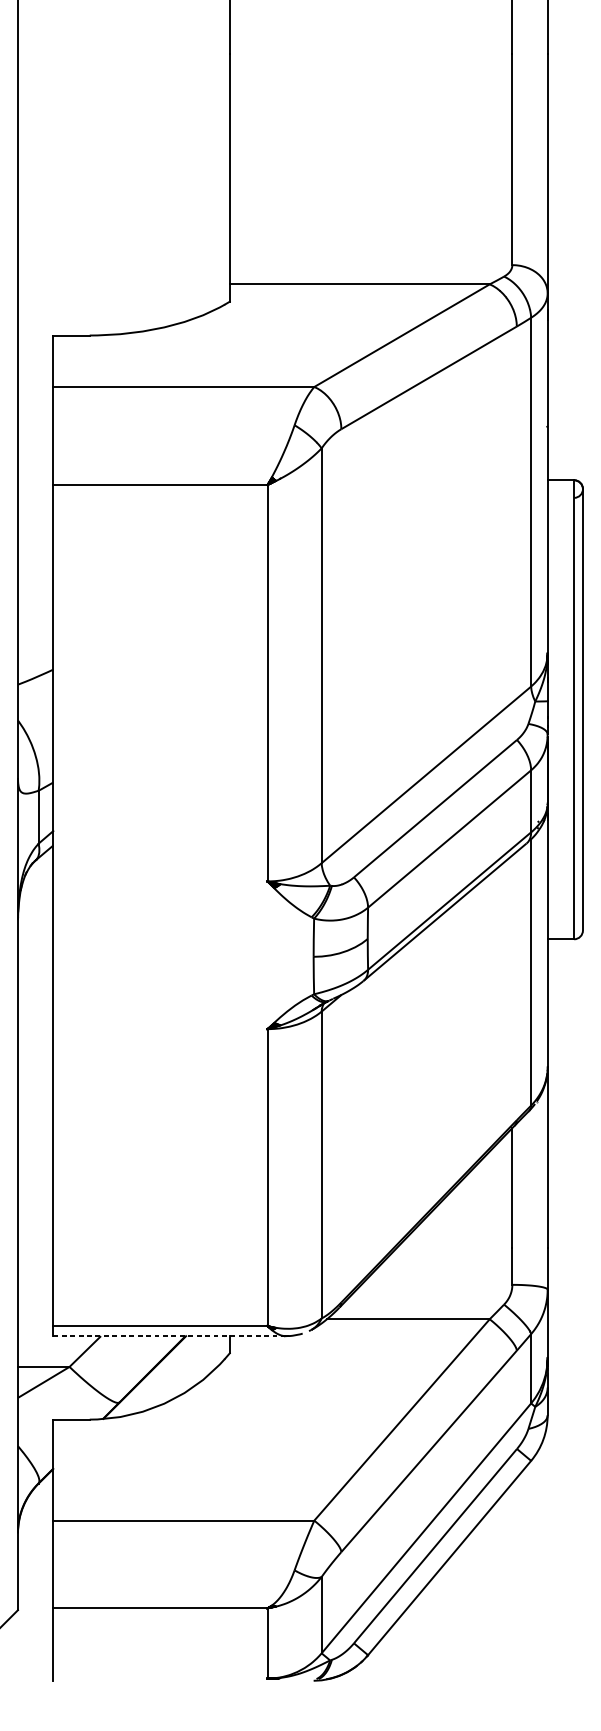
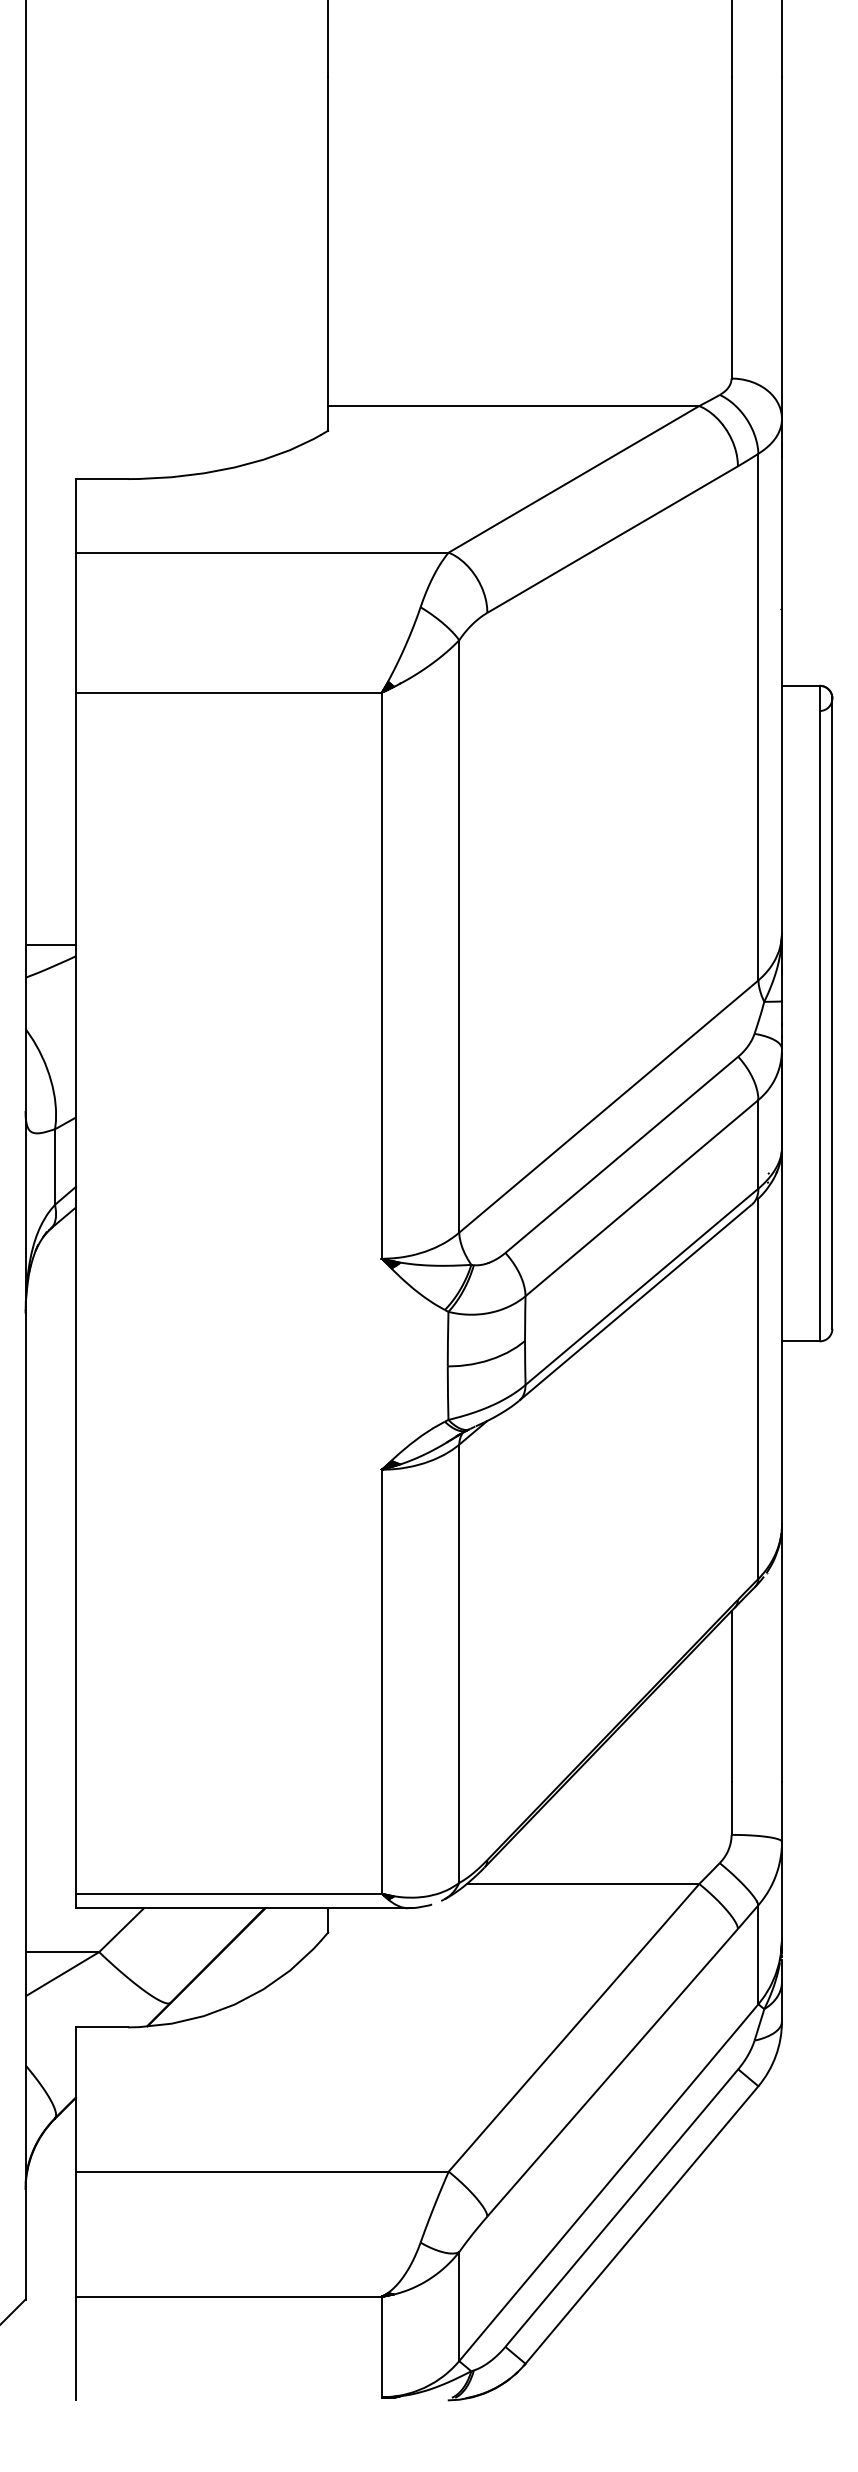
line: (35, 661) -> (50, 944), added
line: (169, 1336) -> (241, 1908), dashed -> solid

